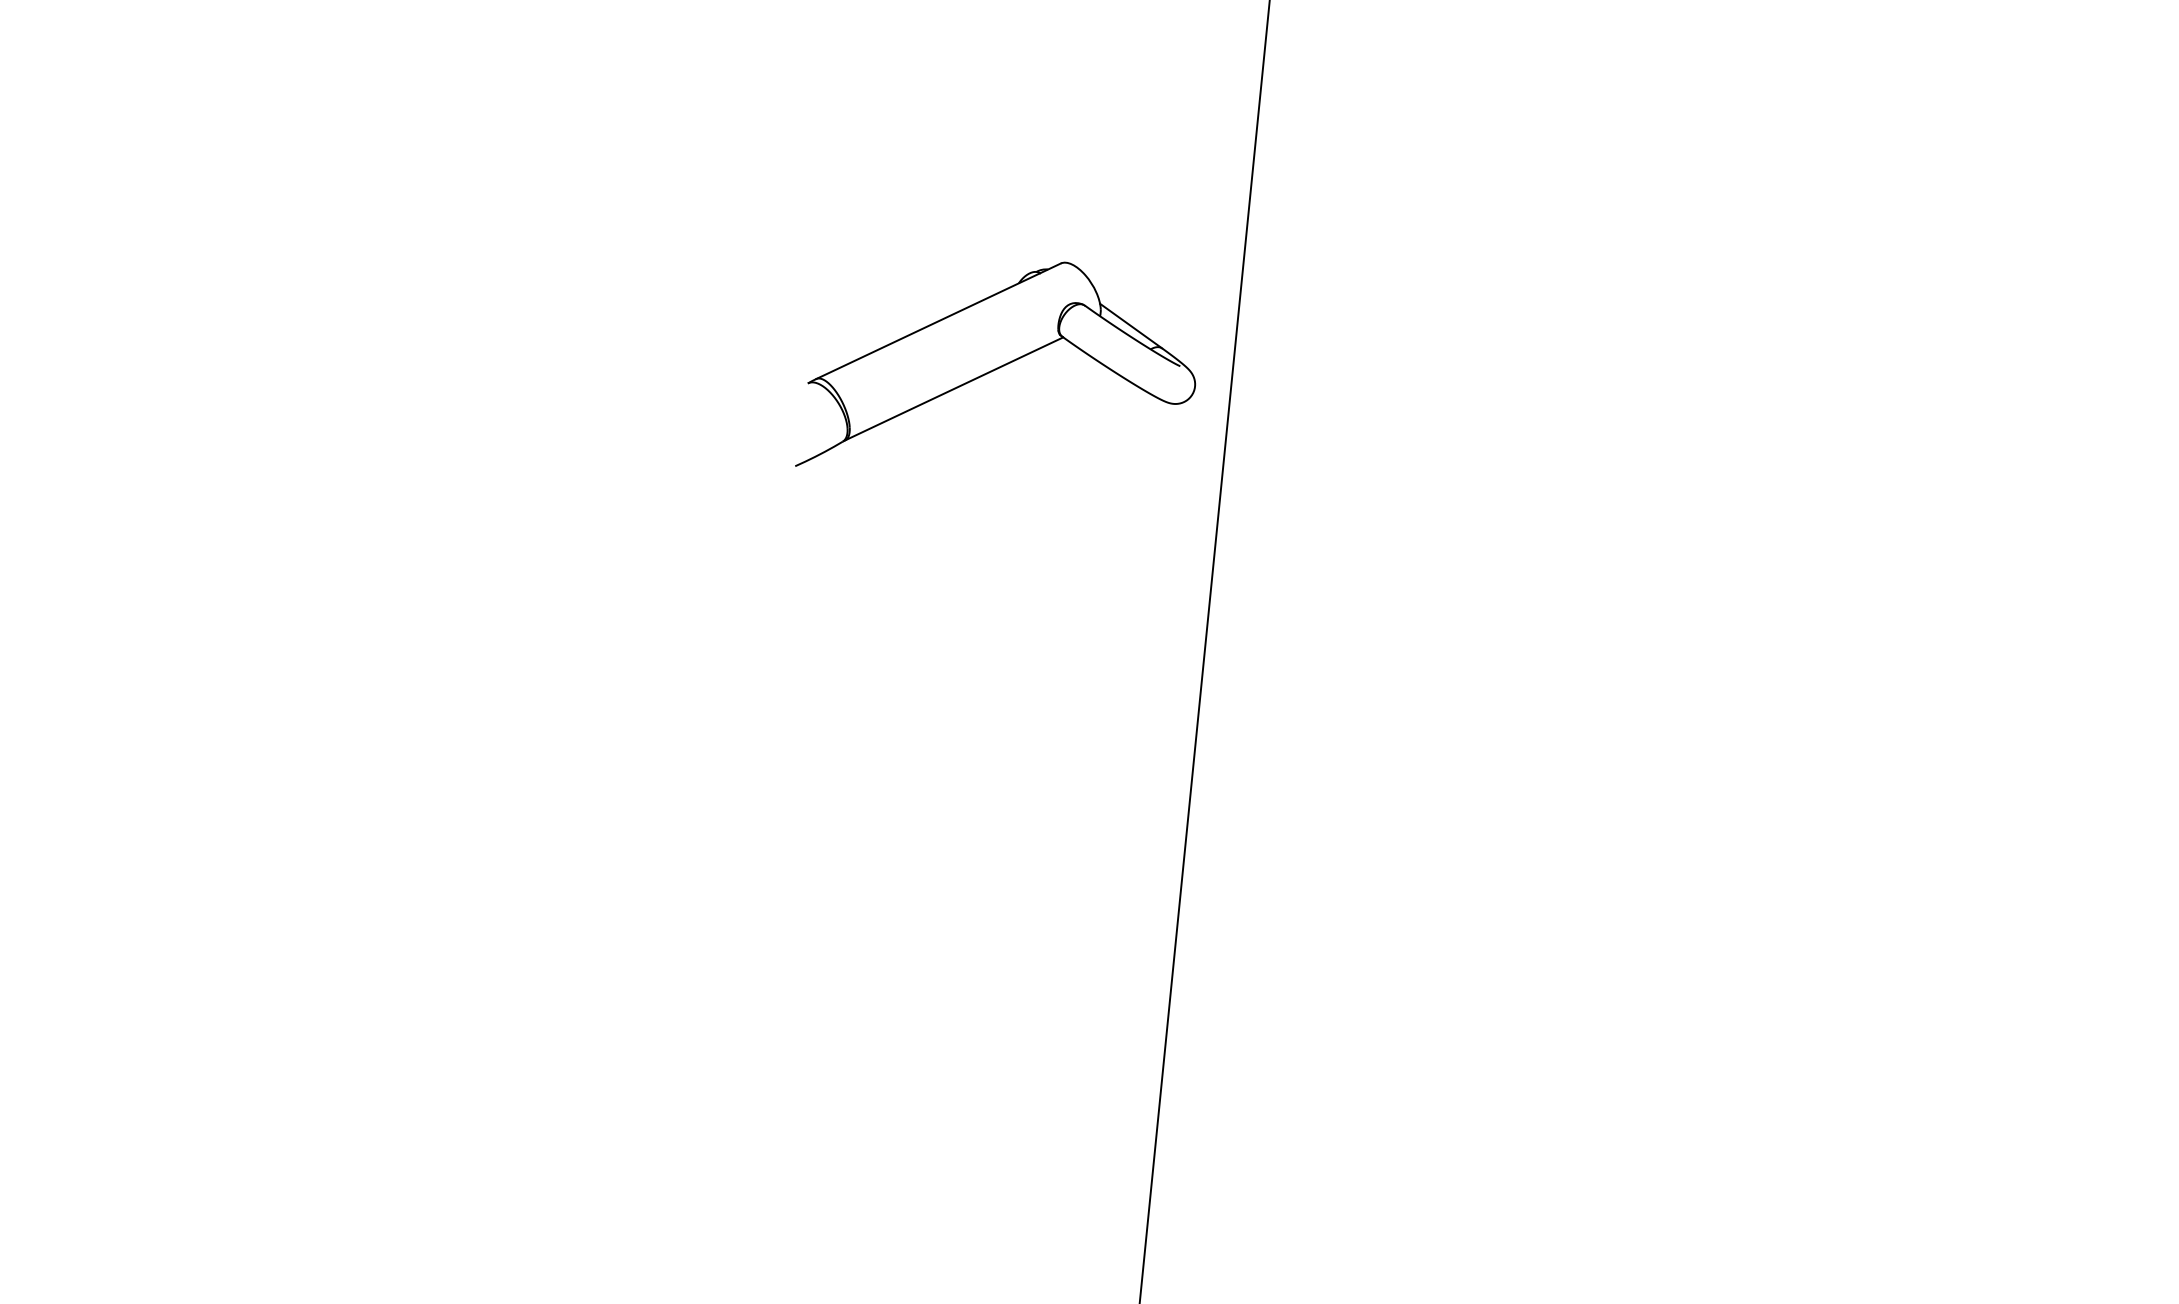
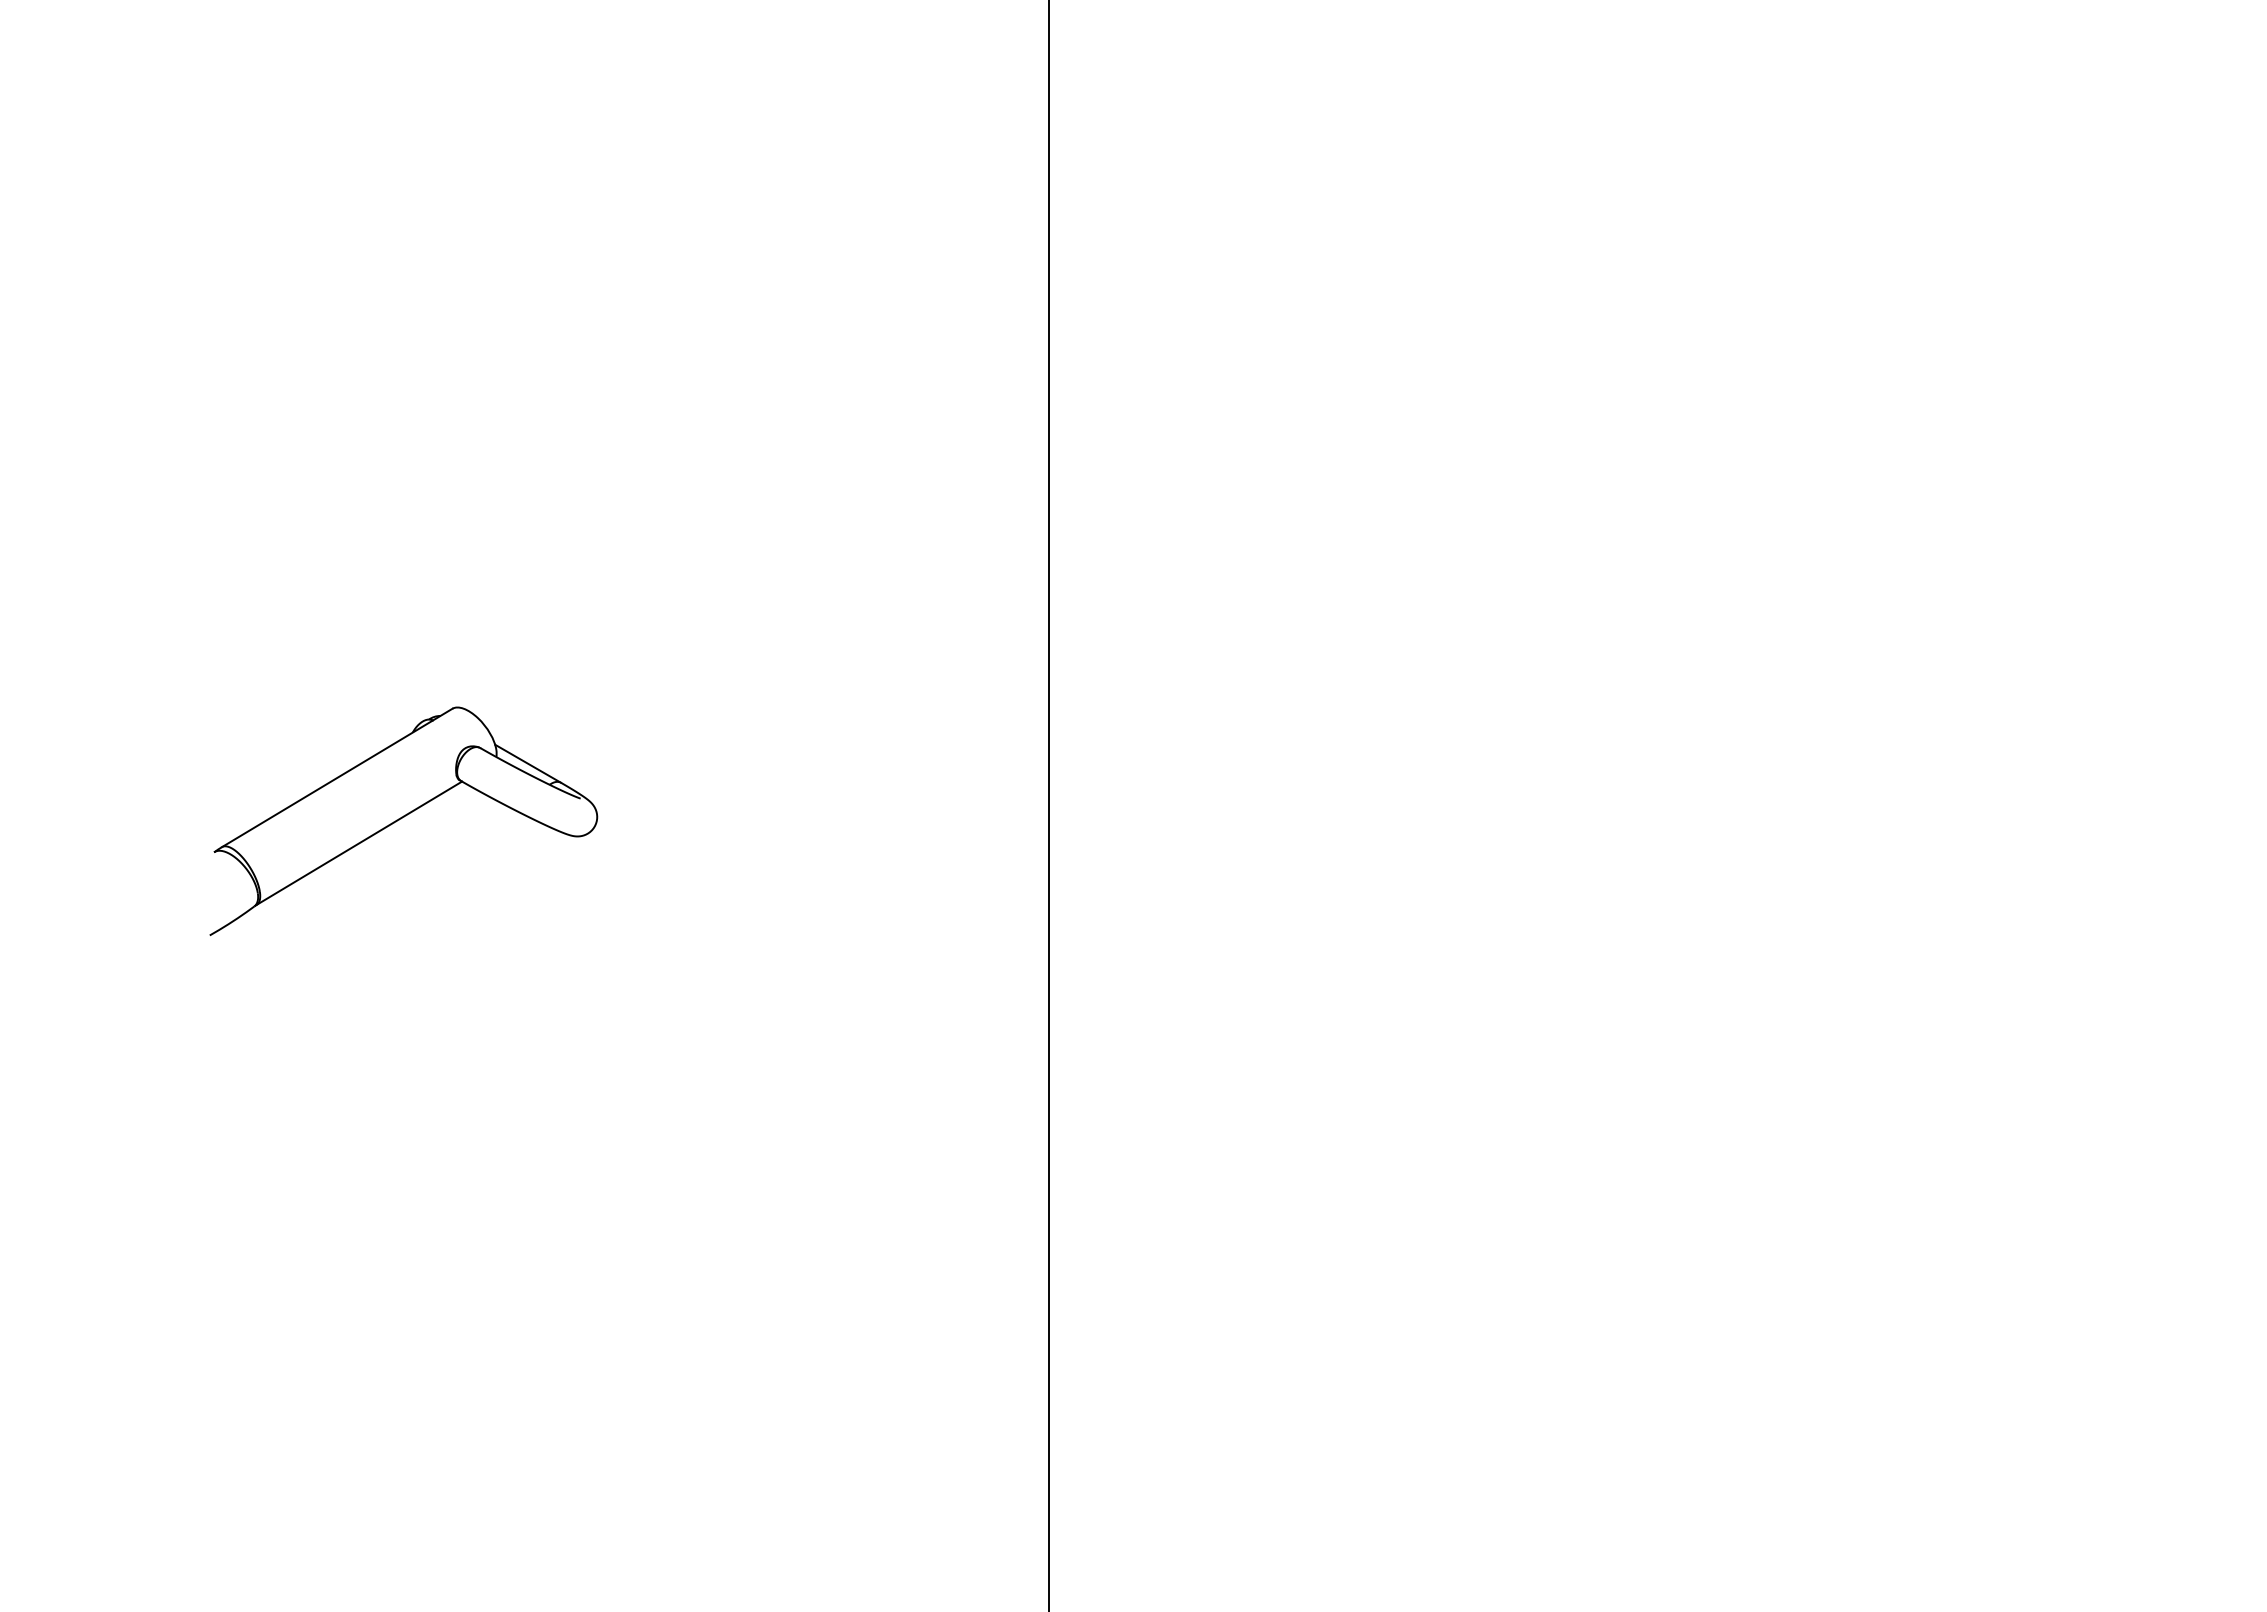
part: (1000, 370) -> (403, 820), moved

